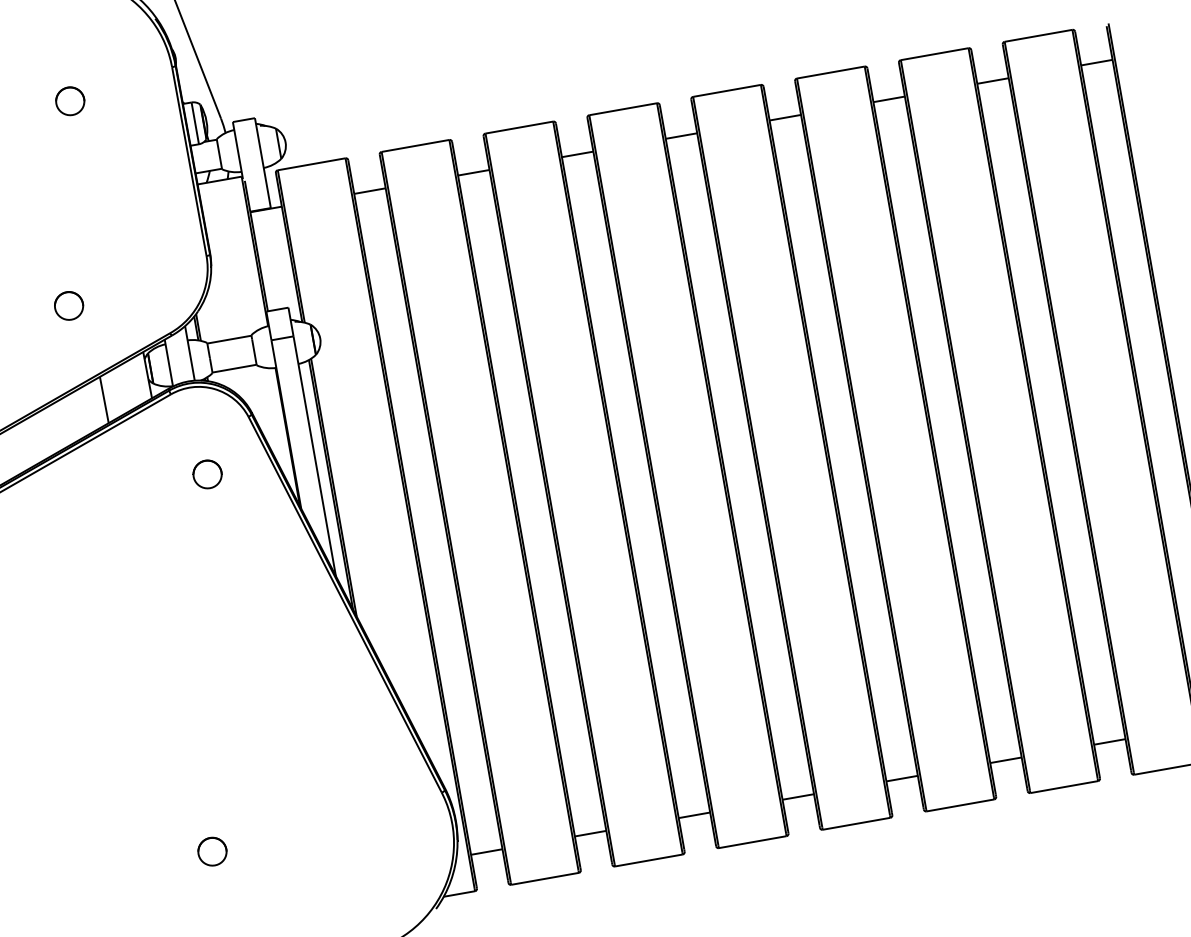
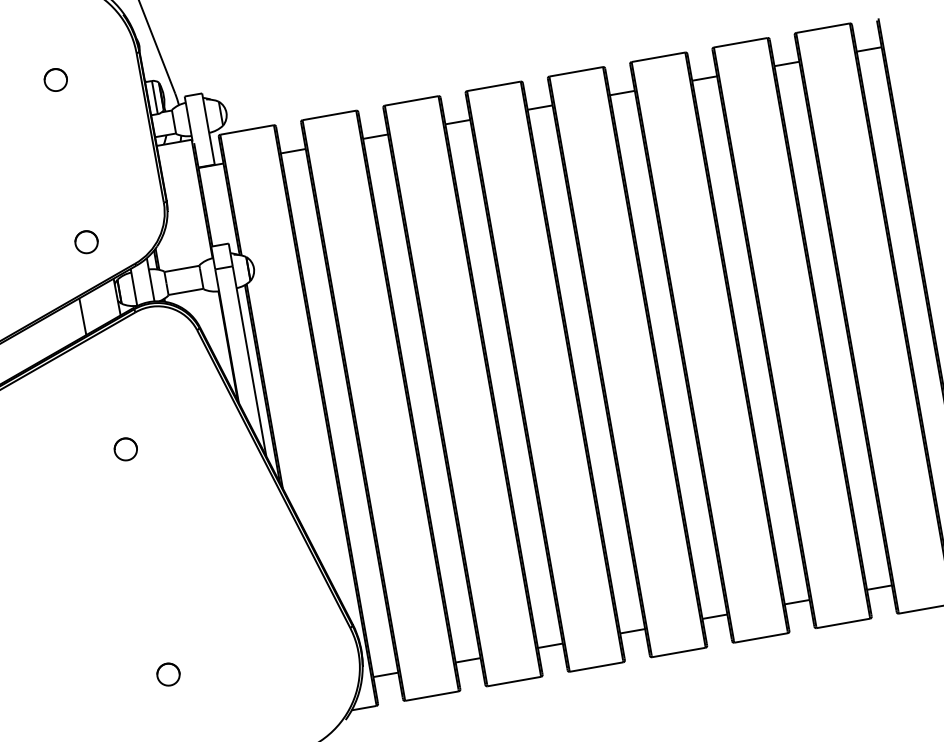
part: (69, 305) -> (86, 241), moved
part: (207, 474) -> (125, 449), moved

